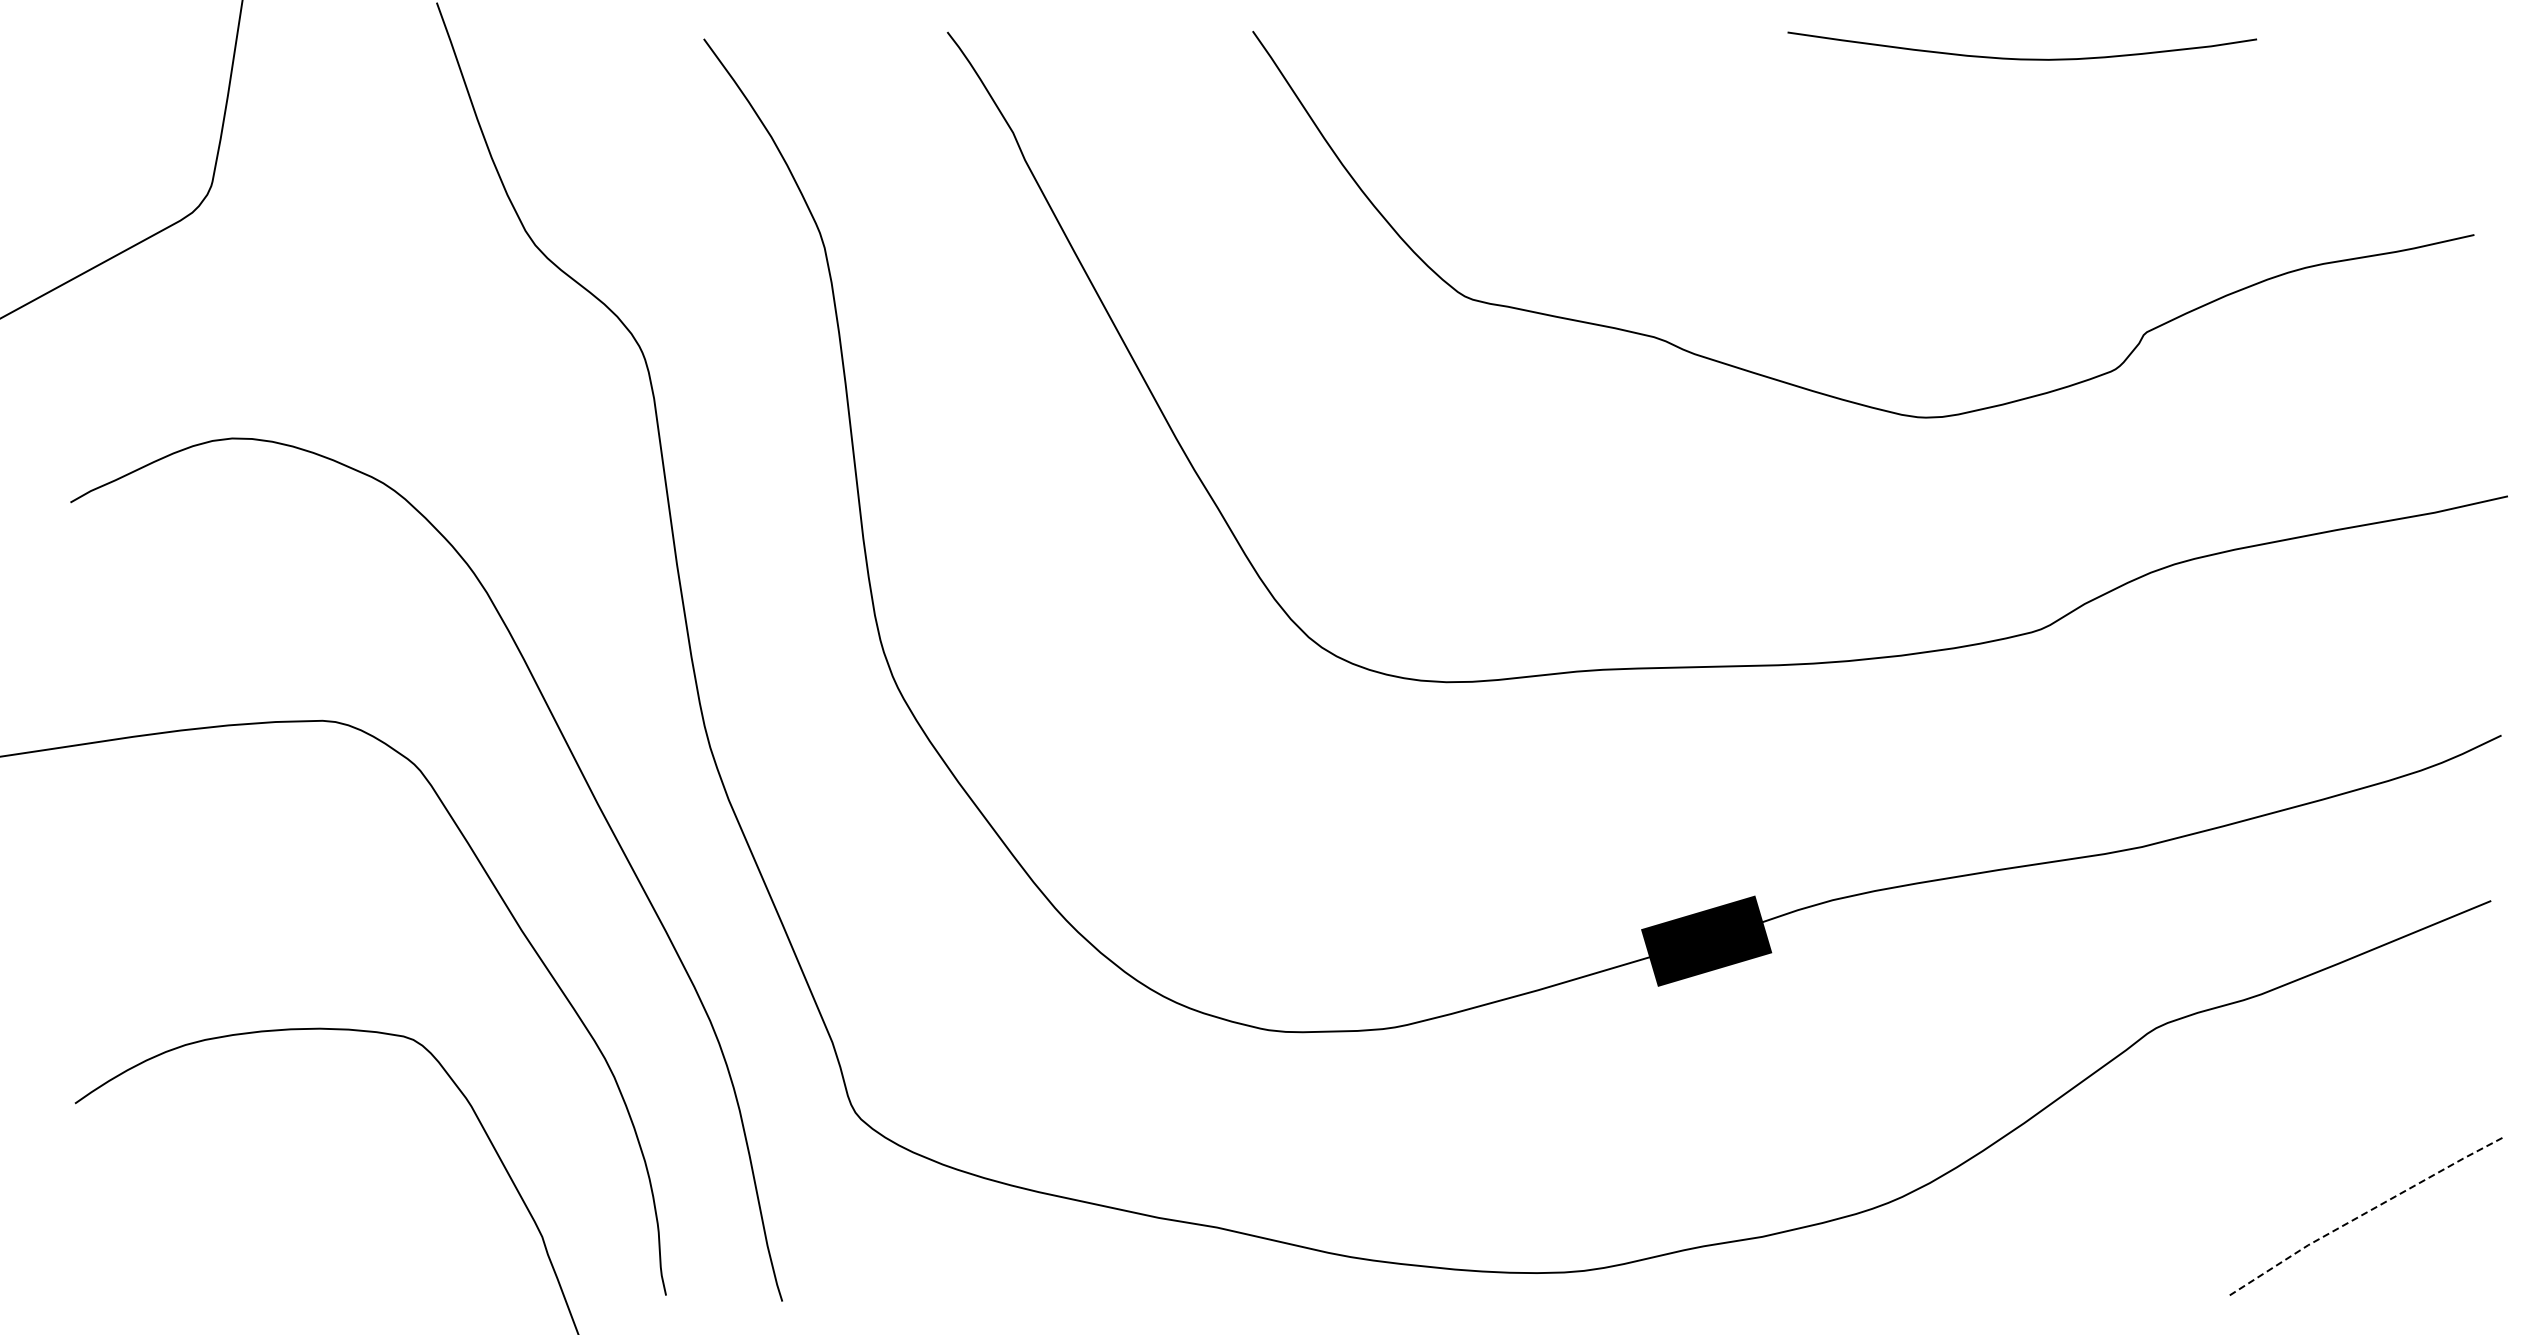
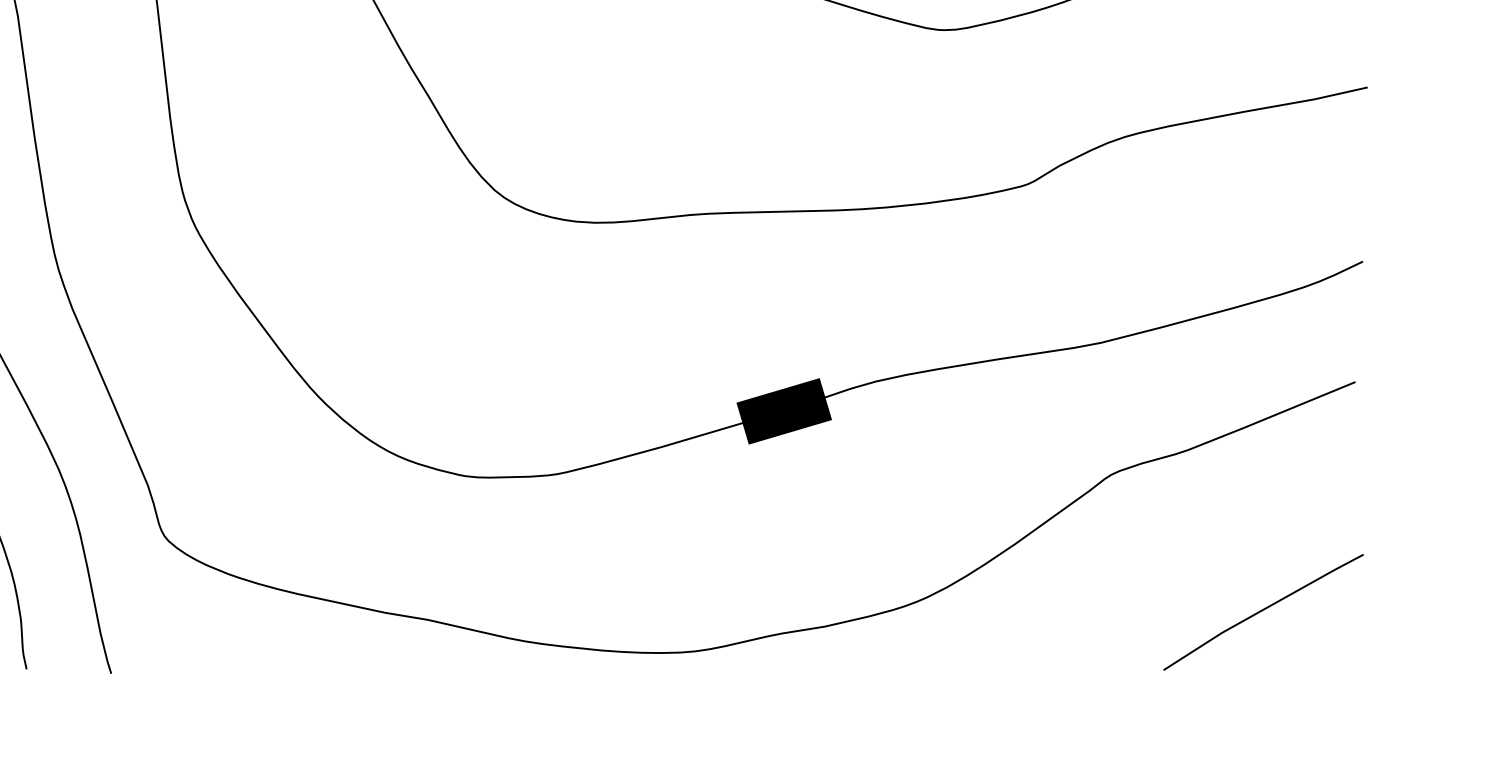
line: (2363, 1214) -> (1262, 610), dashed -> solid

